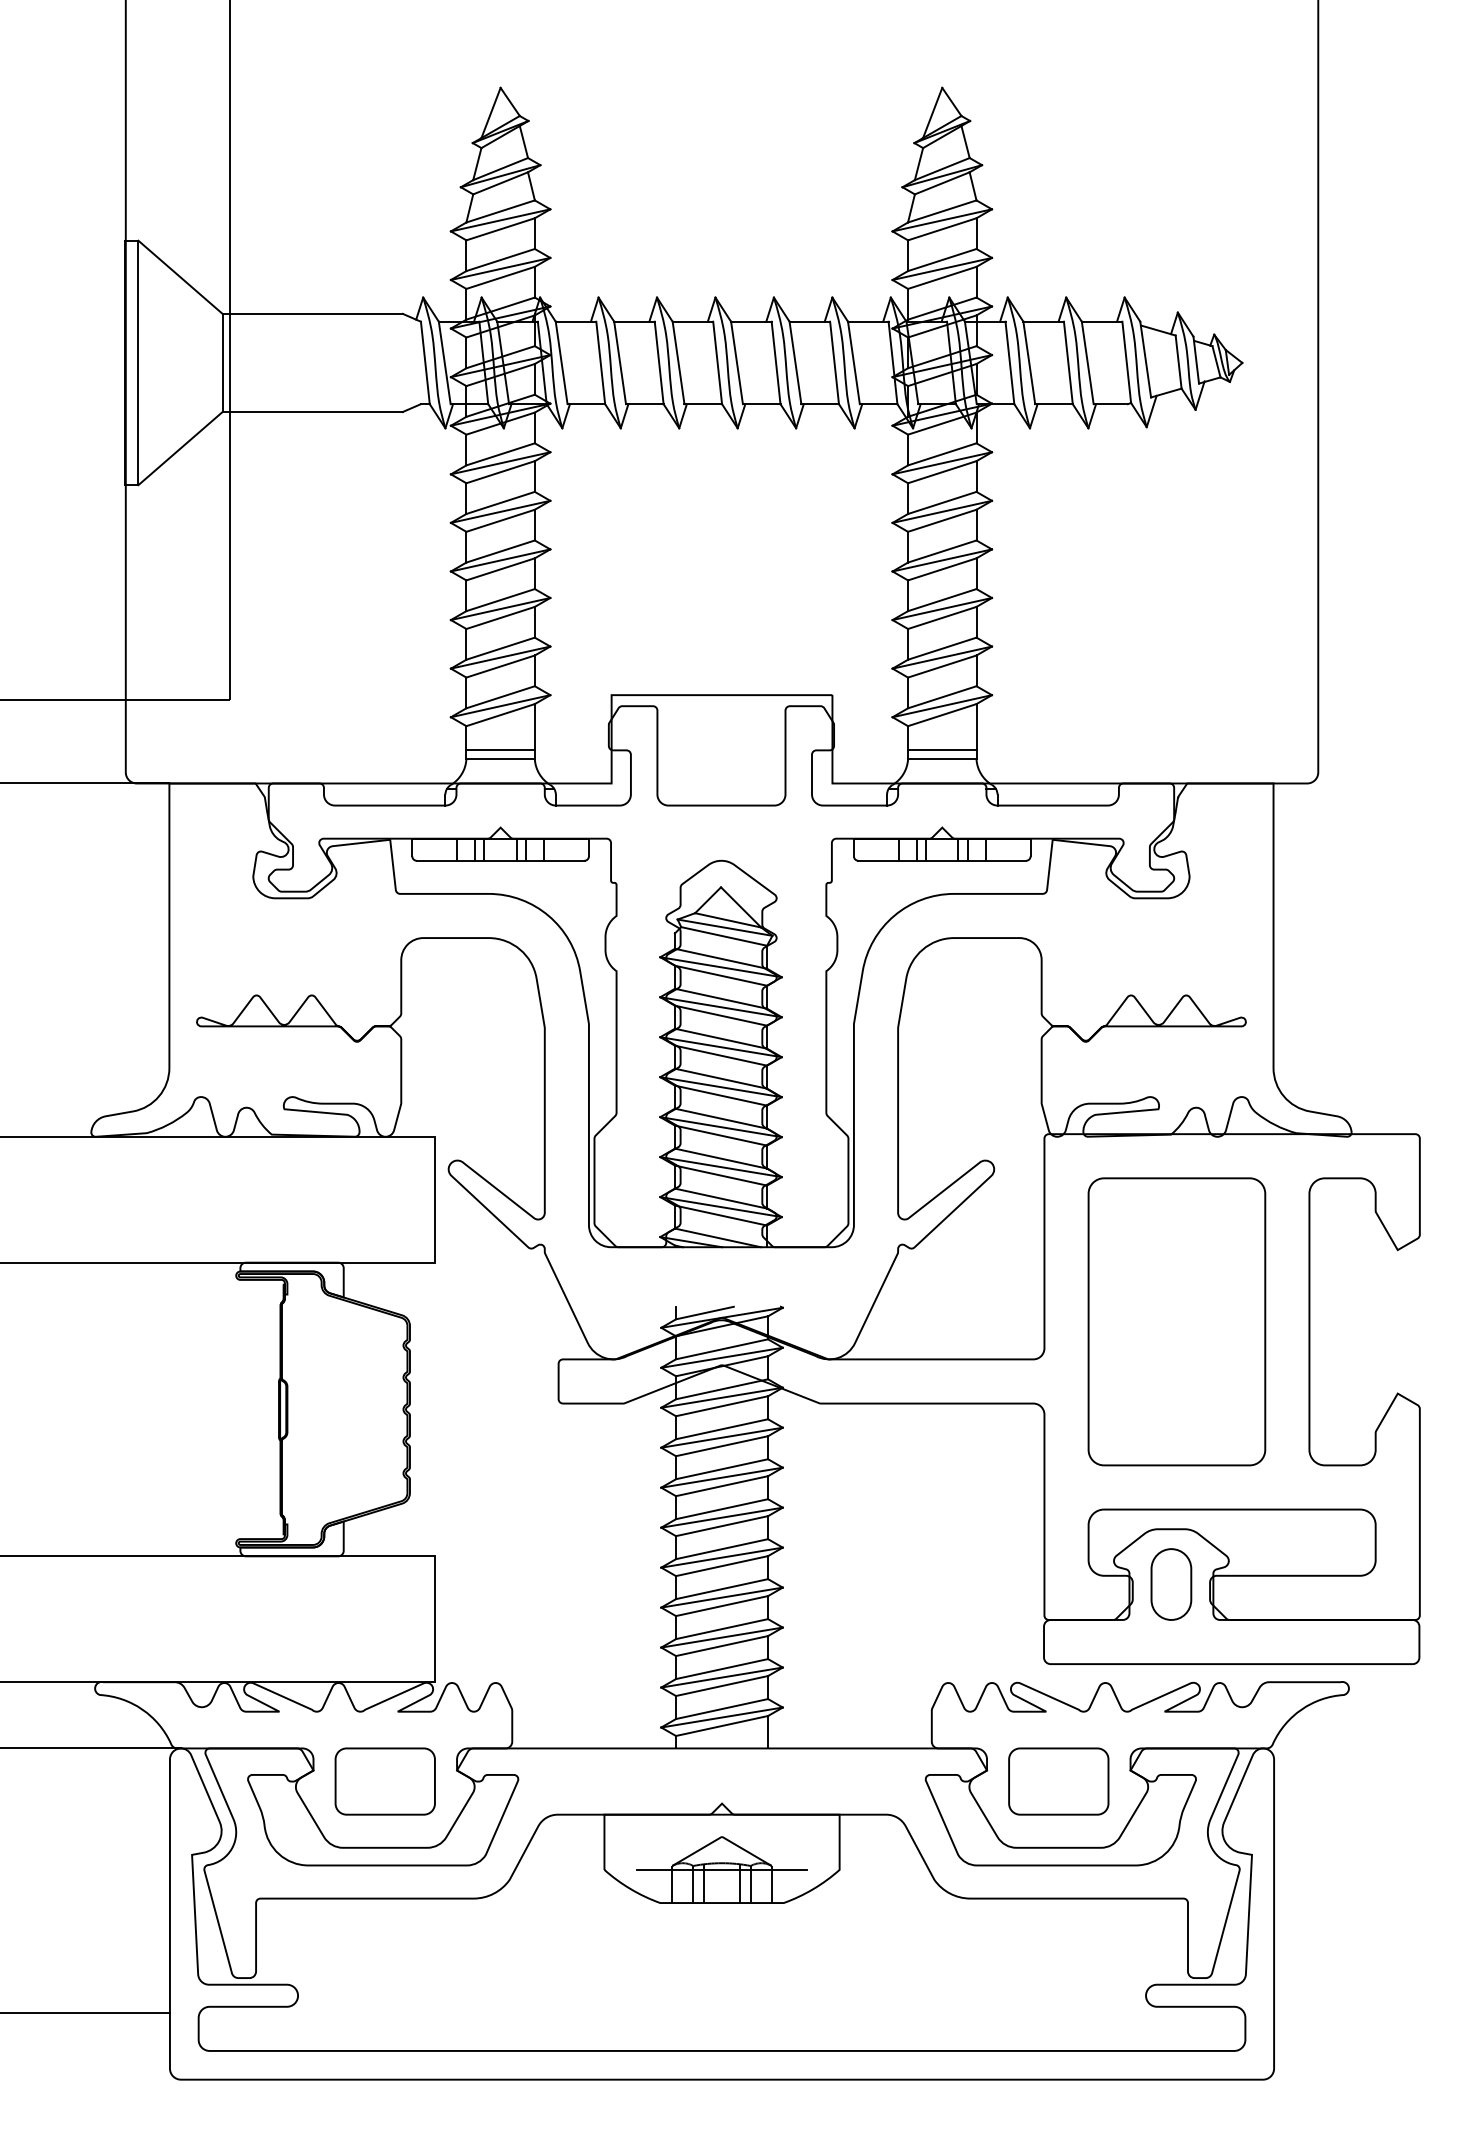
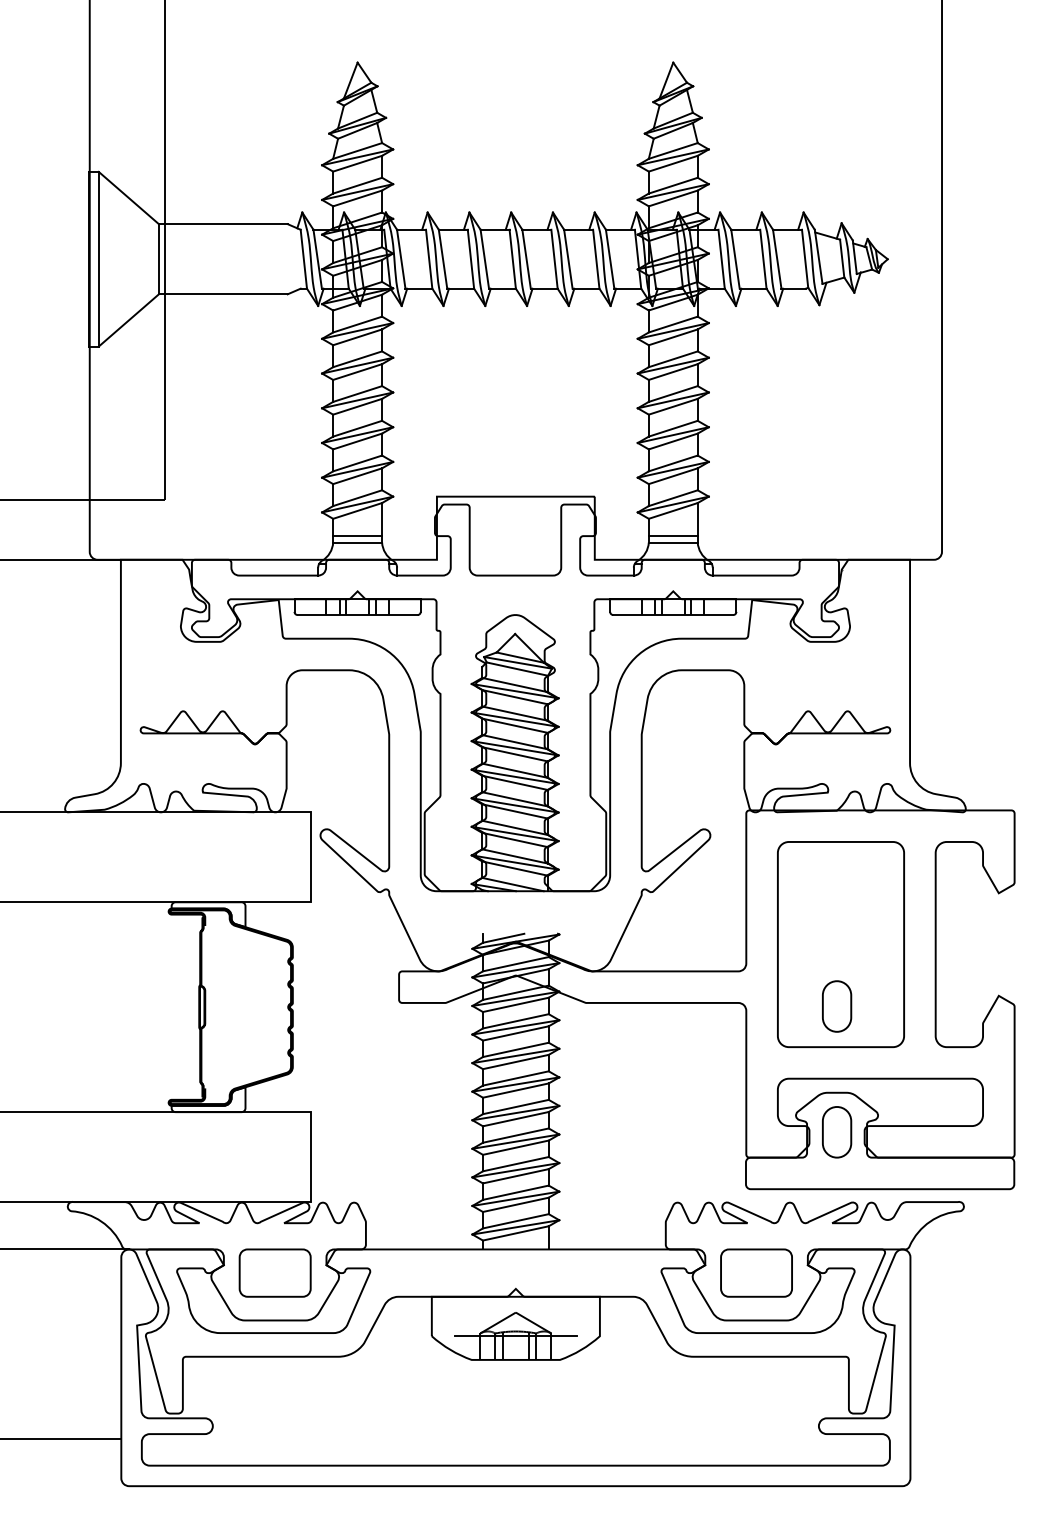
part: (1171, 1408) -> (837, 1006), added

